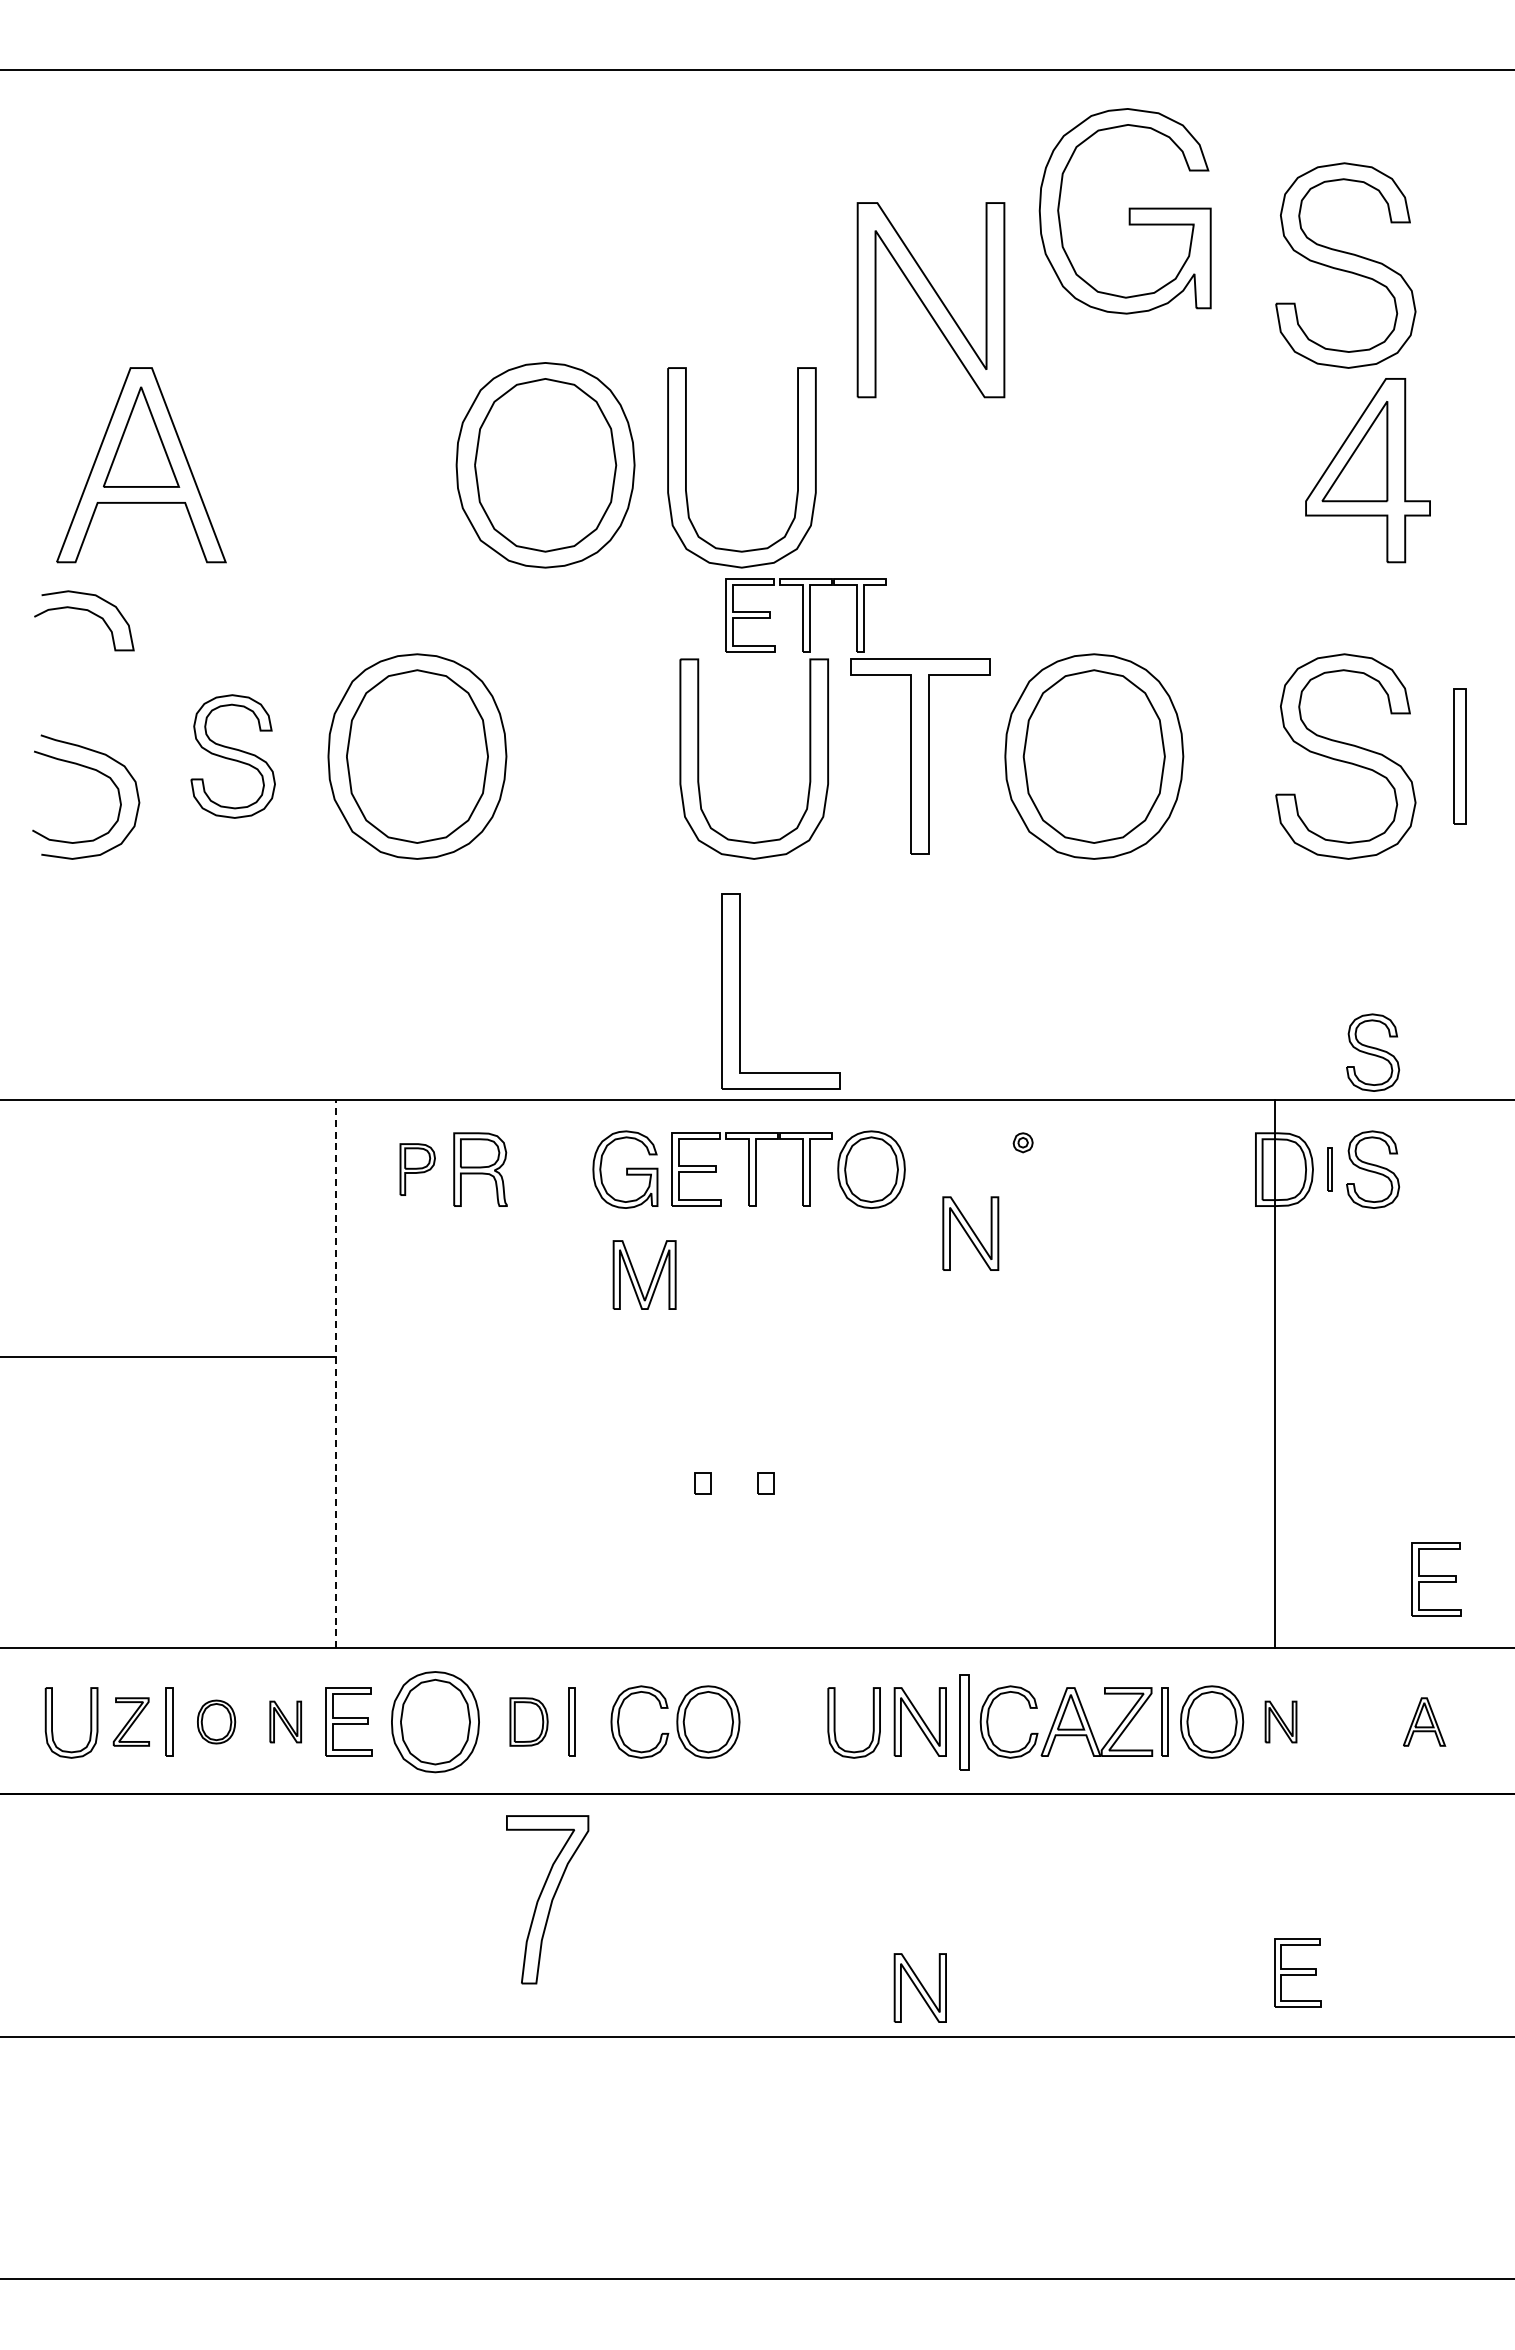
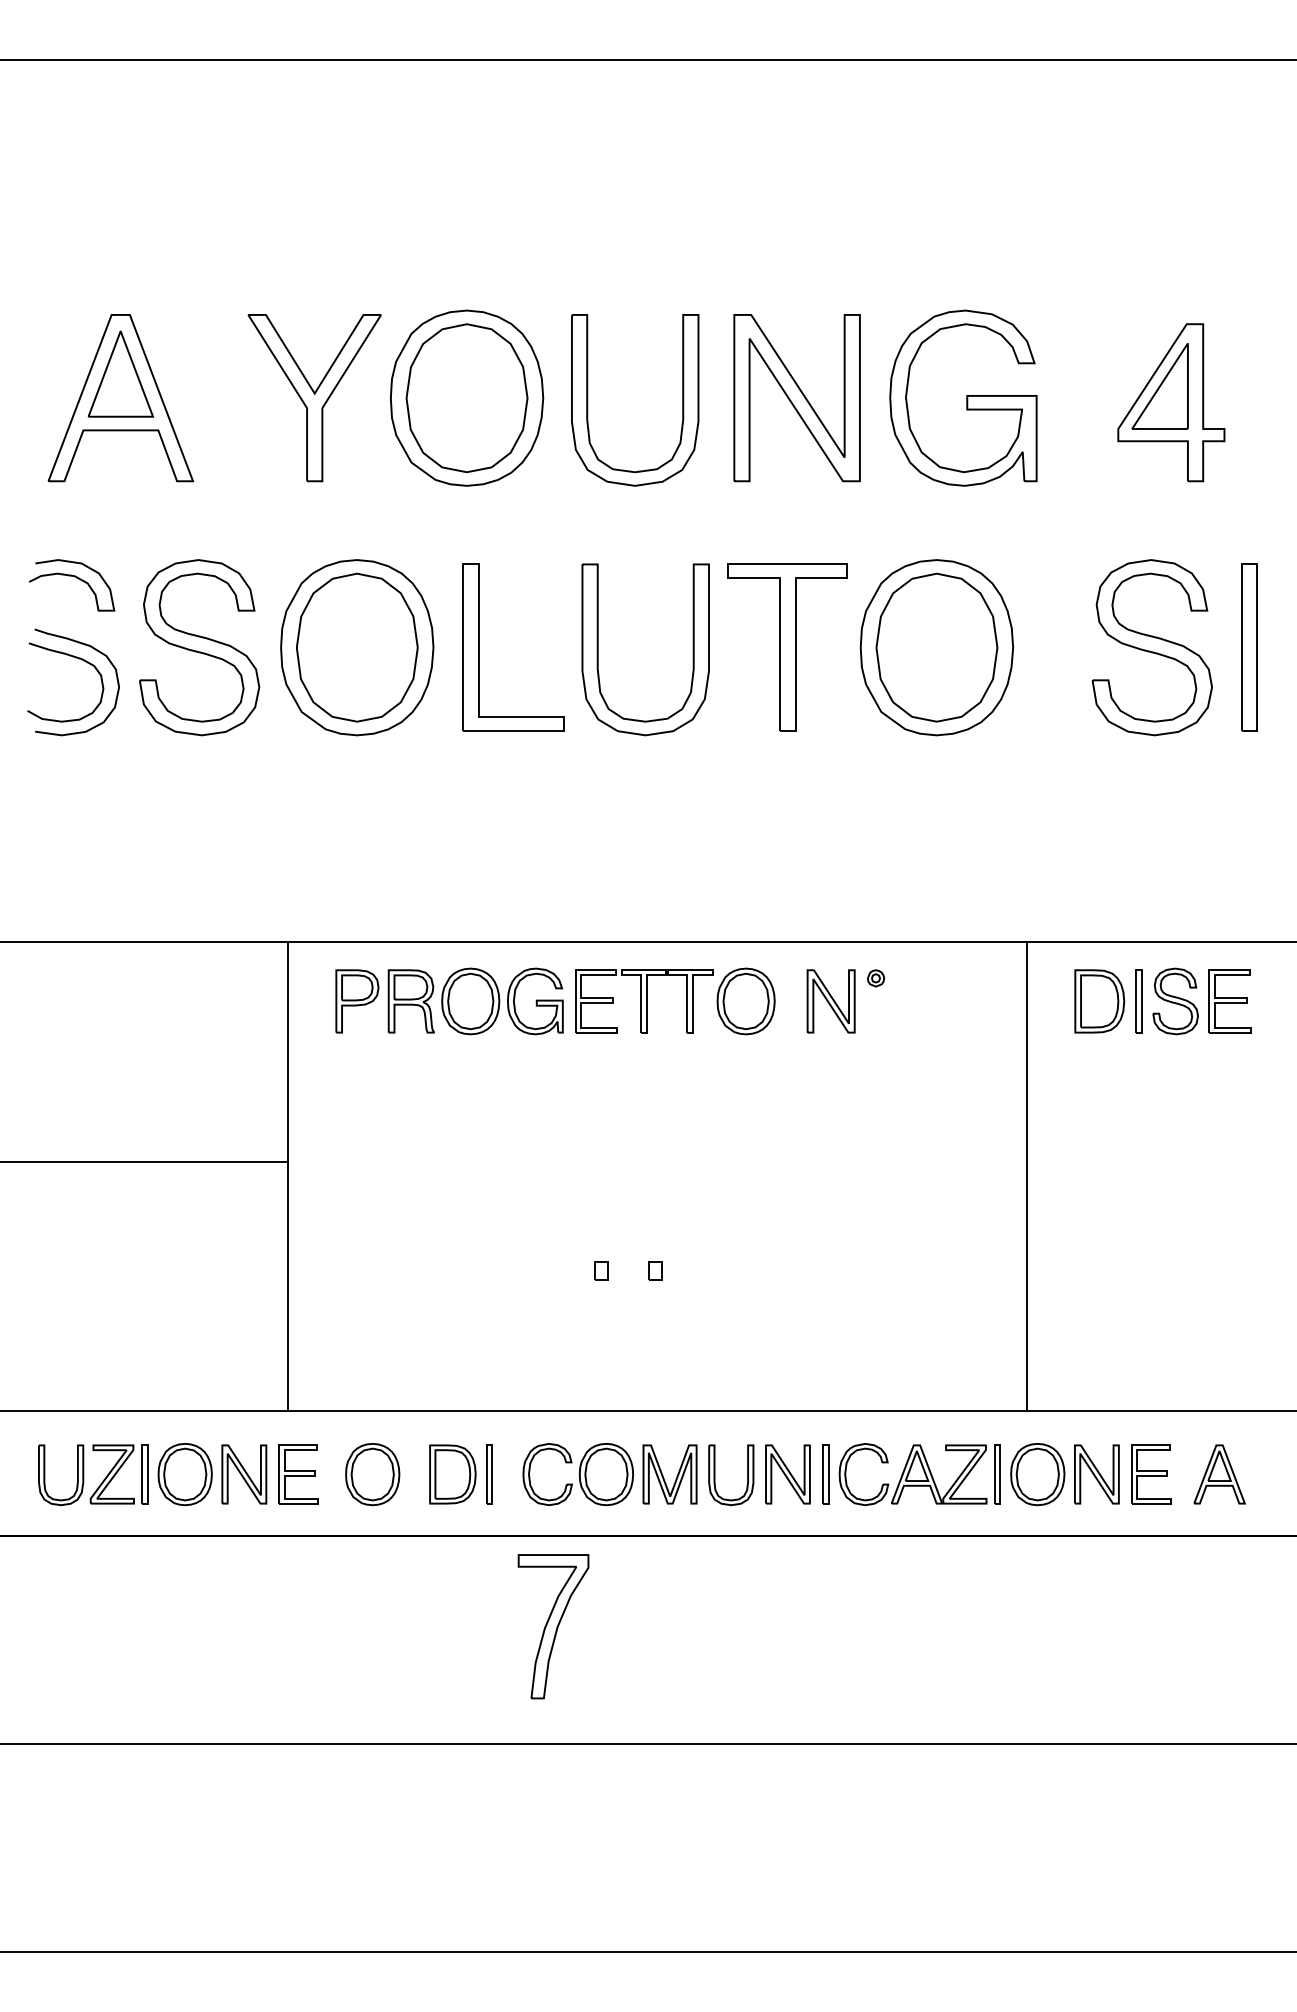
part: (1124, 211) -> (962, 398), moved
part: (1345, 265) -> (1152, 227), removed
part: (930, 300) -> (796, 398), moved
part: (367, 465) -> (314, 398), added
curve: (89, 612) -> (76, 578), moved
part: (805, 615) -> (689, 526), removed
part: (232, 756) -> (198, 647), size x1.67
part: (1459, 756) -> (1249, 647), size x1.43
part: (740, 991) -> (478, 647), moved
part: (1372, 1052) -> (1175, 901), removed
part: (417, 1169) -> (357, 1001), size x1.43
part: (549, 1169) -> (470, 1001), added
part: (1330, 1169) -> (1139, 1001), size x1.67
part: (970, 1233) -> (830, 1001), moved
part: (637, 1277) -> (663, 1476), moved
line: (336, 1373) -> (287, 1175), dashed -> solid
line: (1275, 1373) -> (1027, 1175), moved
part: (1436, 1579) -> (1229, 1001), moved
part: (131, 1721) -> (112, 1474), size x1.43
part: (216, 1721) -> (185, 1474), size x1.67
part: (285, 1721) -> (244, 1474), size x1.67
part: (435, 1721) -> (372, 1474), size x0.71
part: (528, 1721) -> (452, 1474), size x1.43
part: (964, 1721) -> (825, 1474), size x0.71
part: (1280, 1721) -> (1096, 1474), size x1.67
part: (1424, 1721) -> (1219, 1474), size x1.43
part: (547, 1899) -> (553, 1626), moved
part: (1297, 1972) -> (1151, 1474), moved
part: (919, 1987) -> (787, 1701), removed

